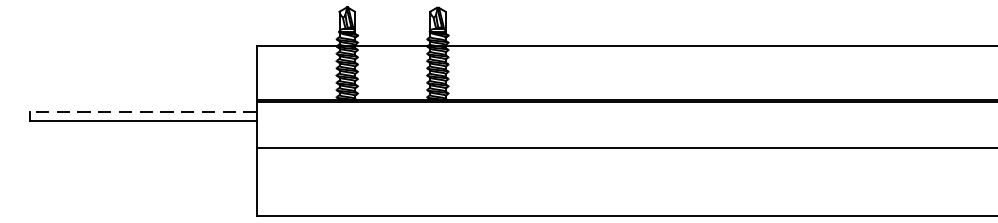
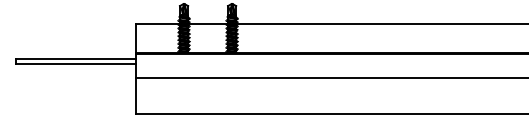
line: (142, 112) -> (75, 59), dashed -> solid

